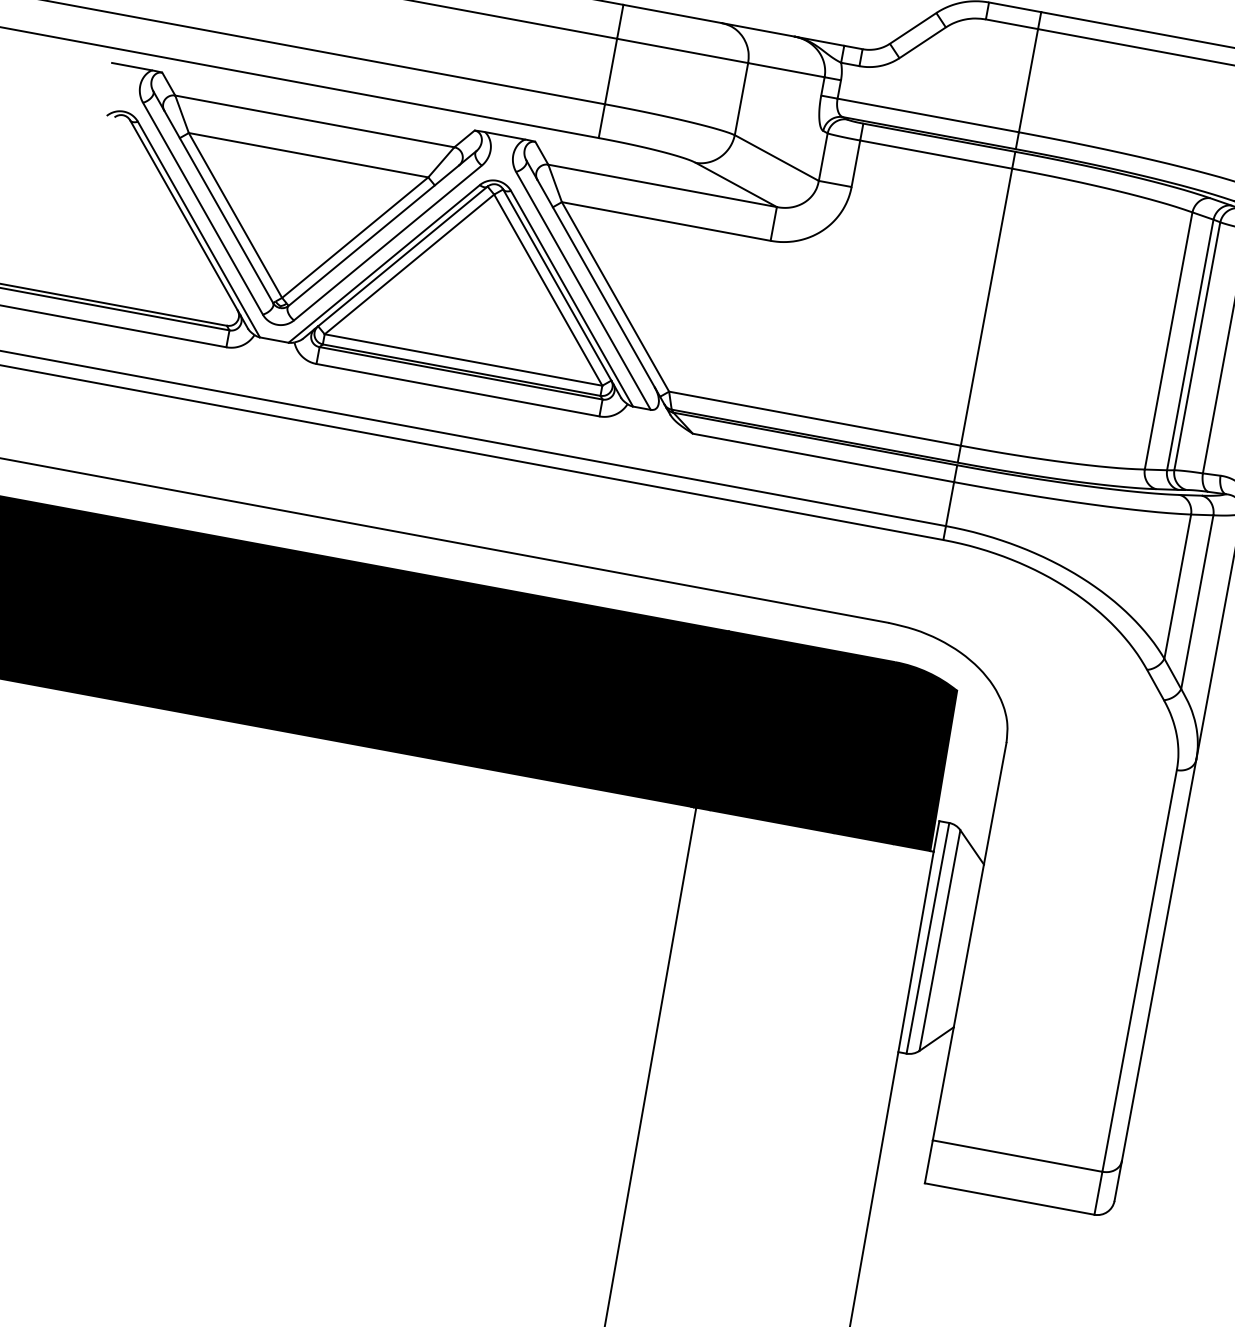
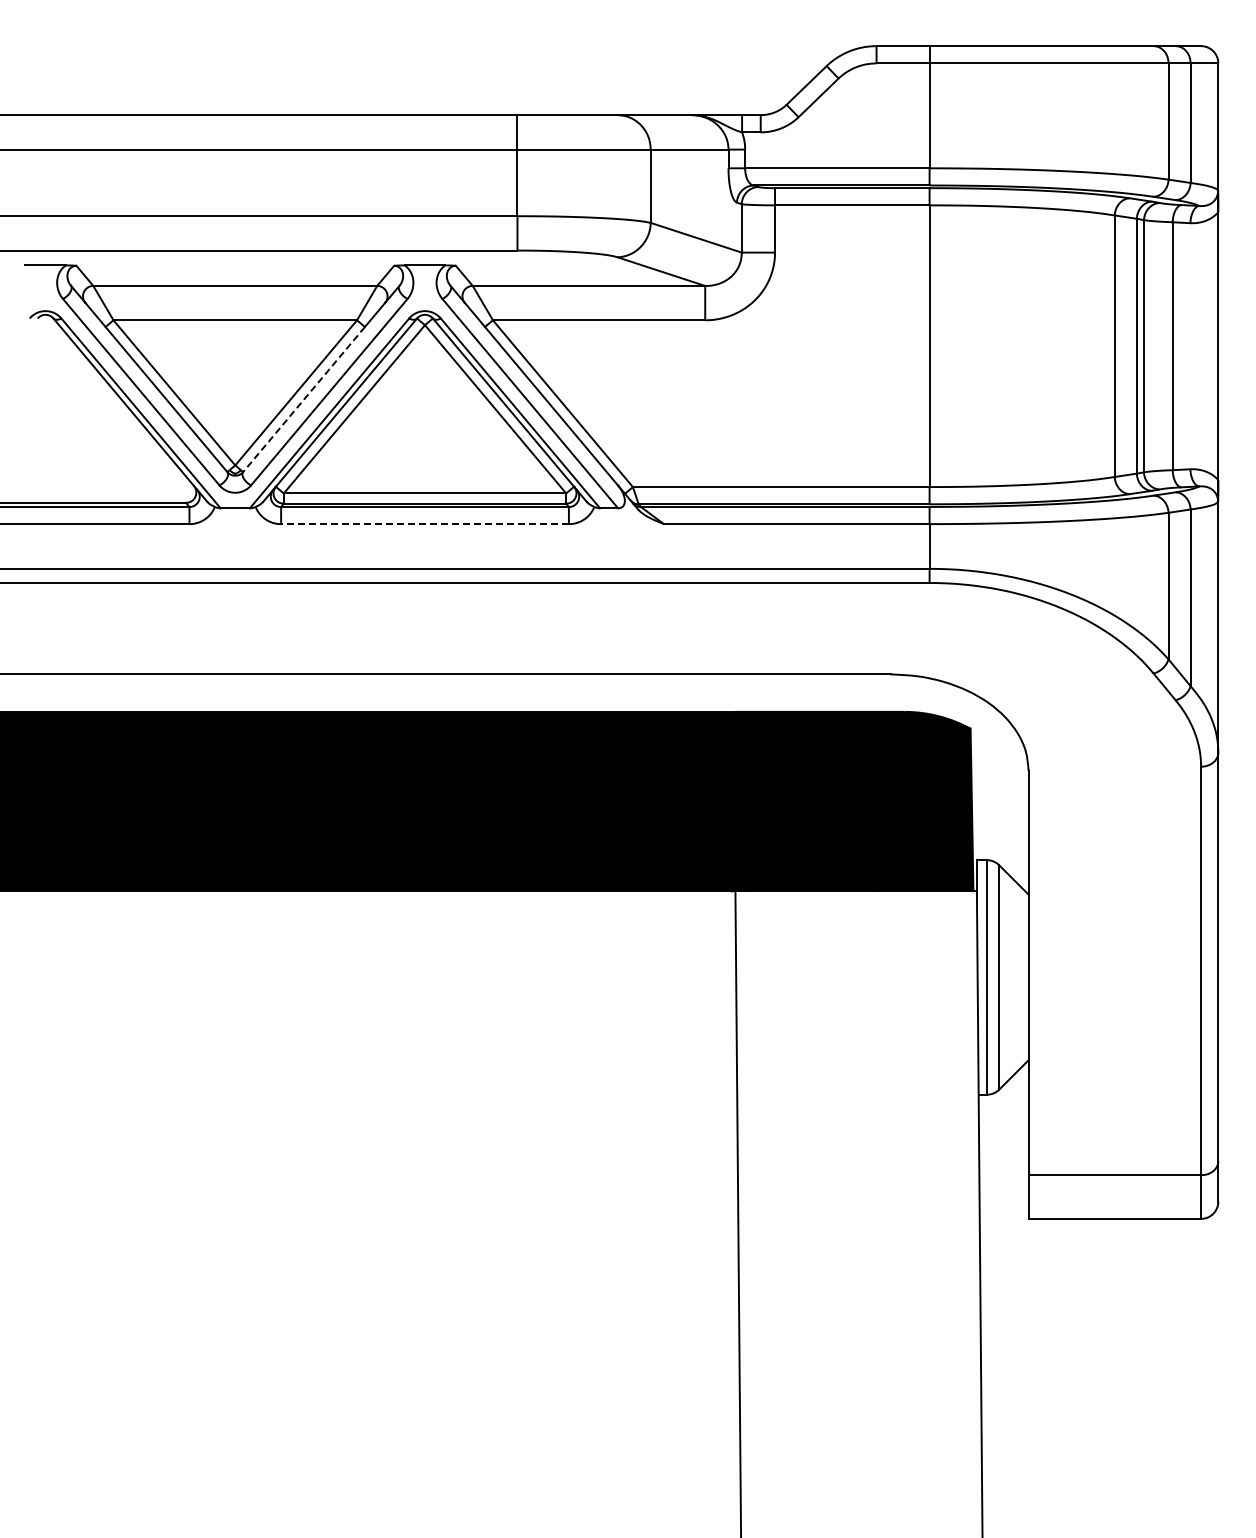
line: (362, 245) -> (304, 399), solid -> dashed
line: (458, 390) -> (425, 524), solid -> dashed

